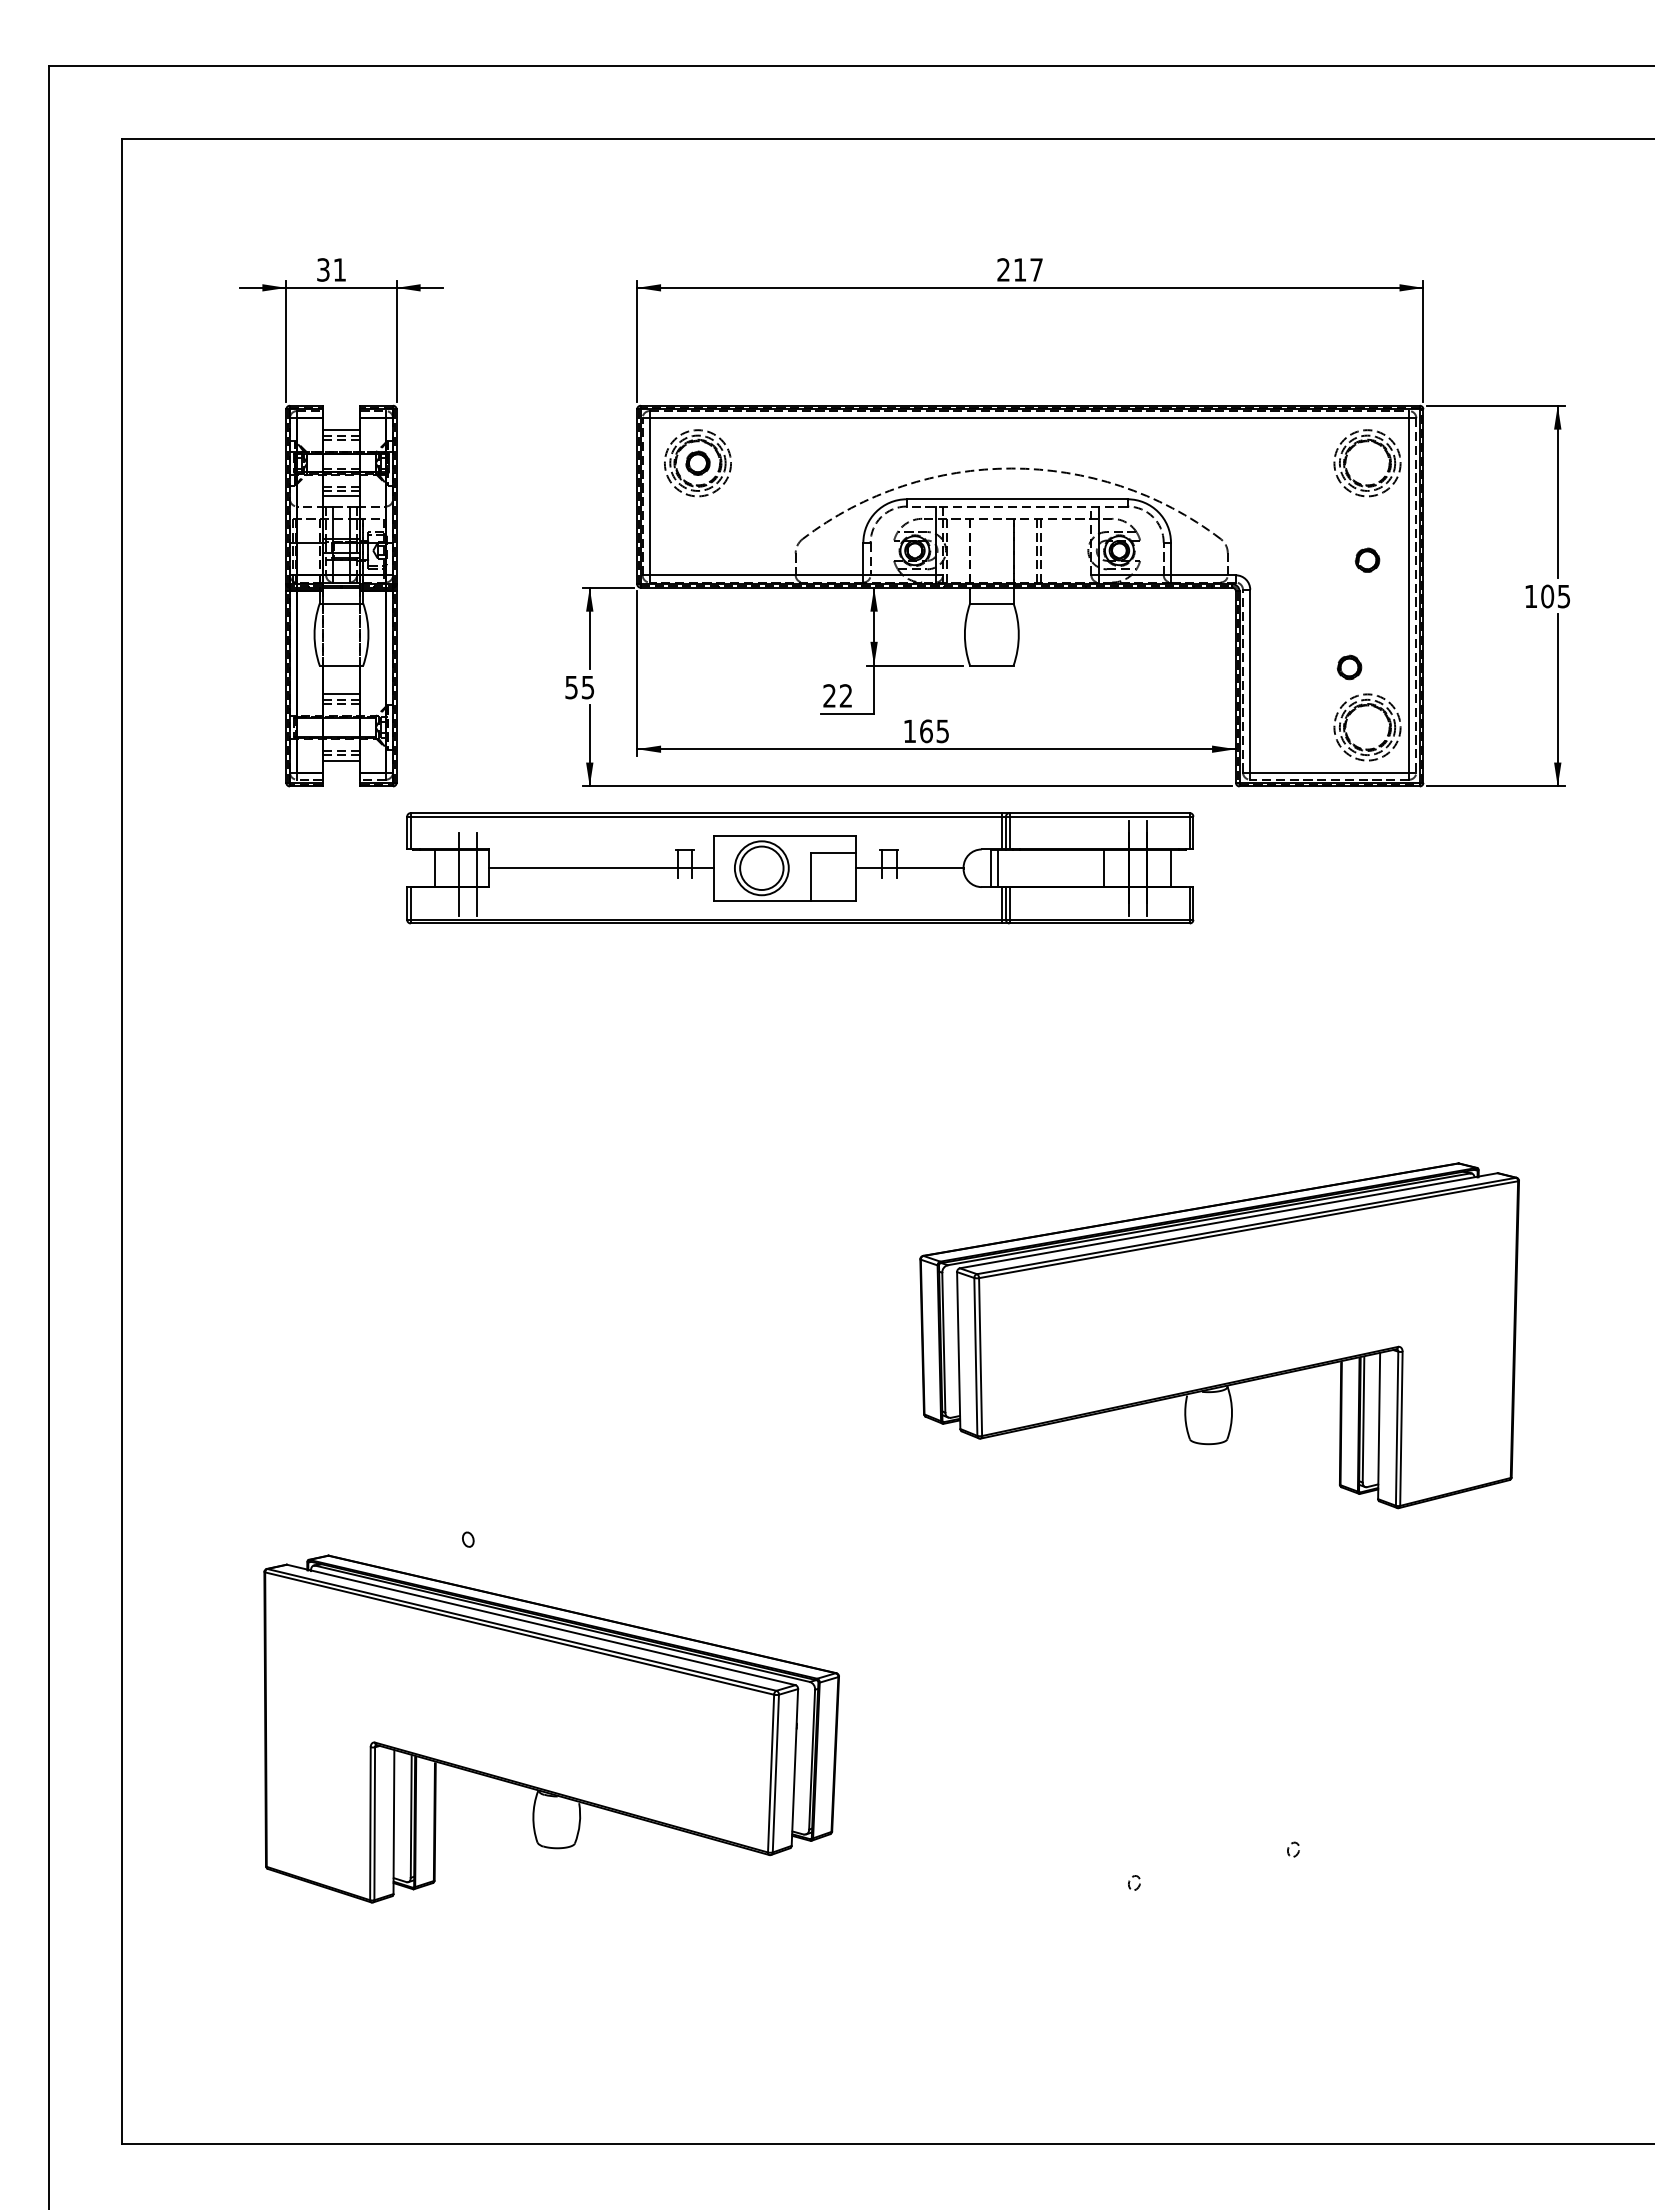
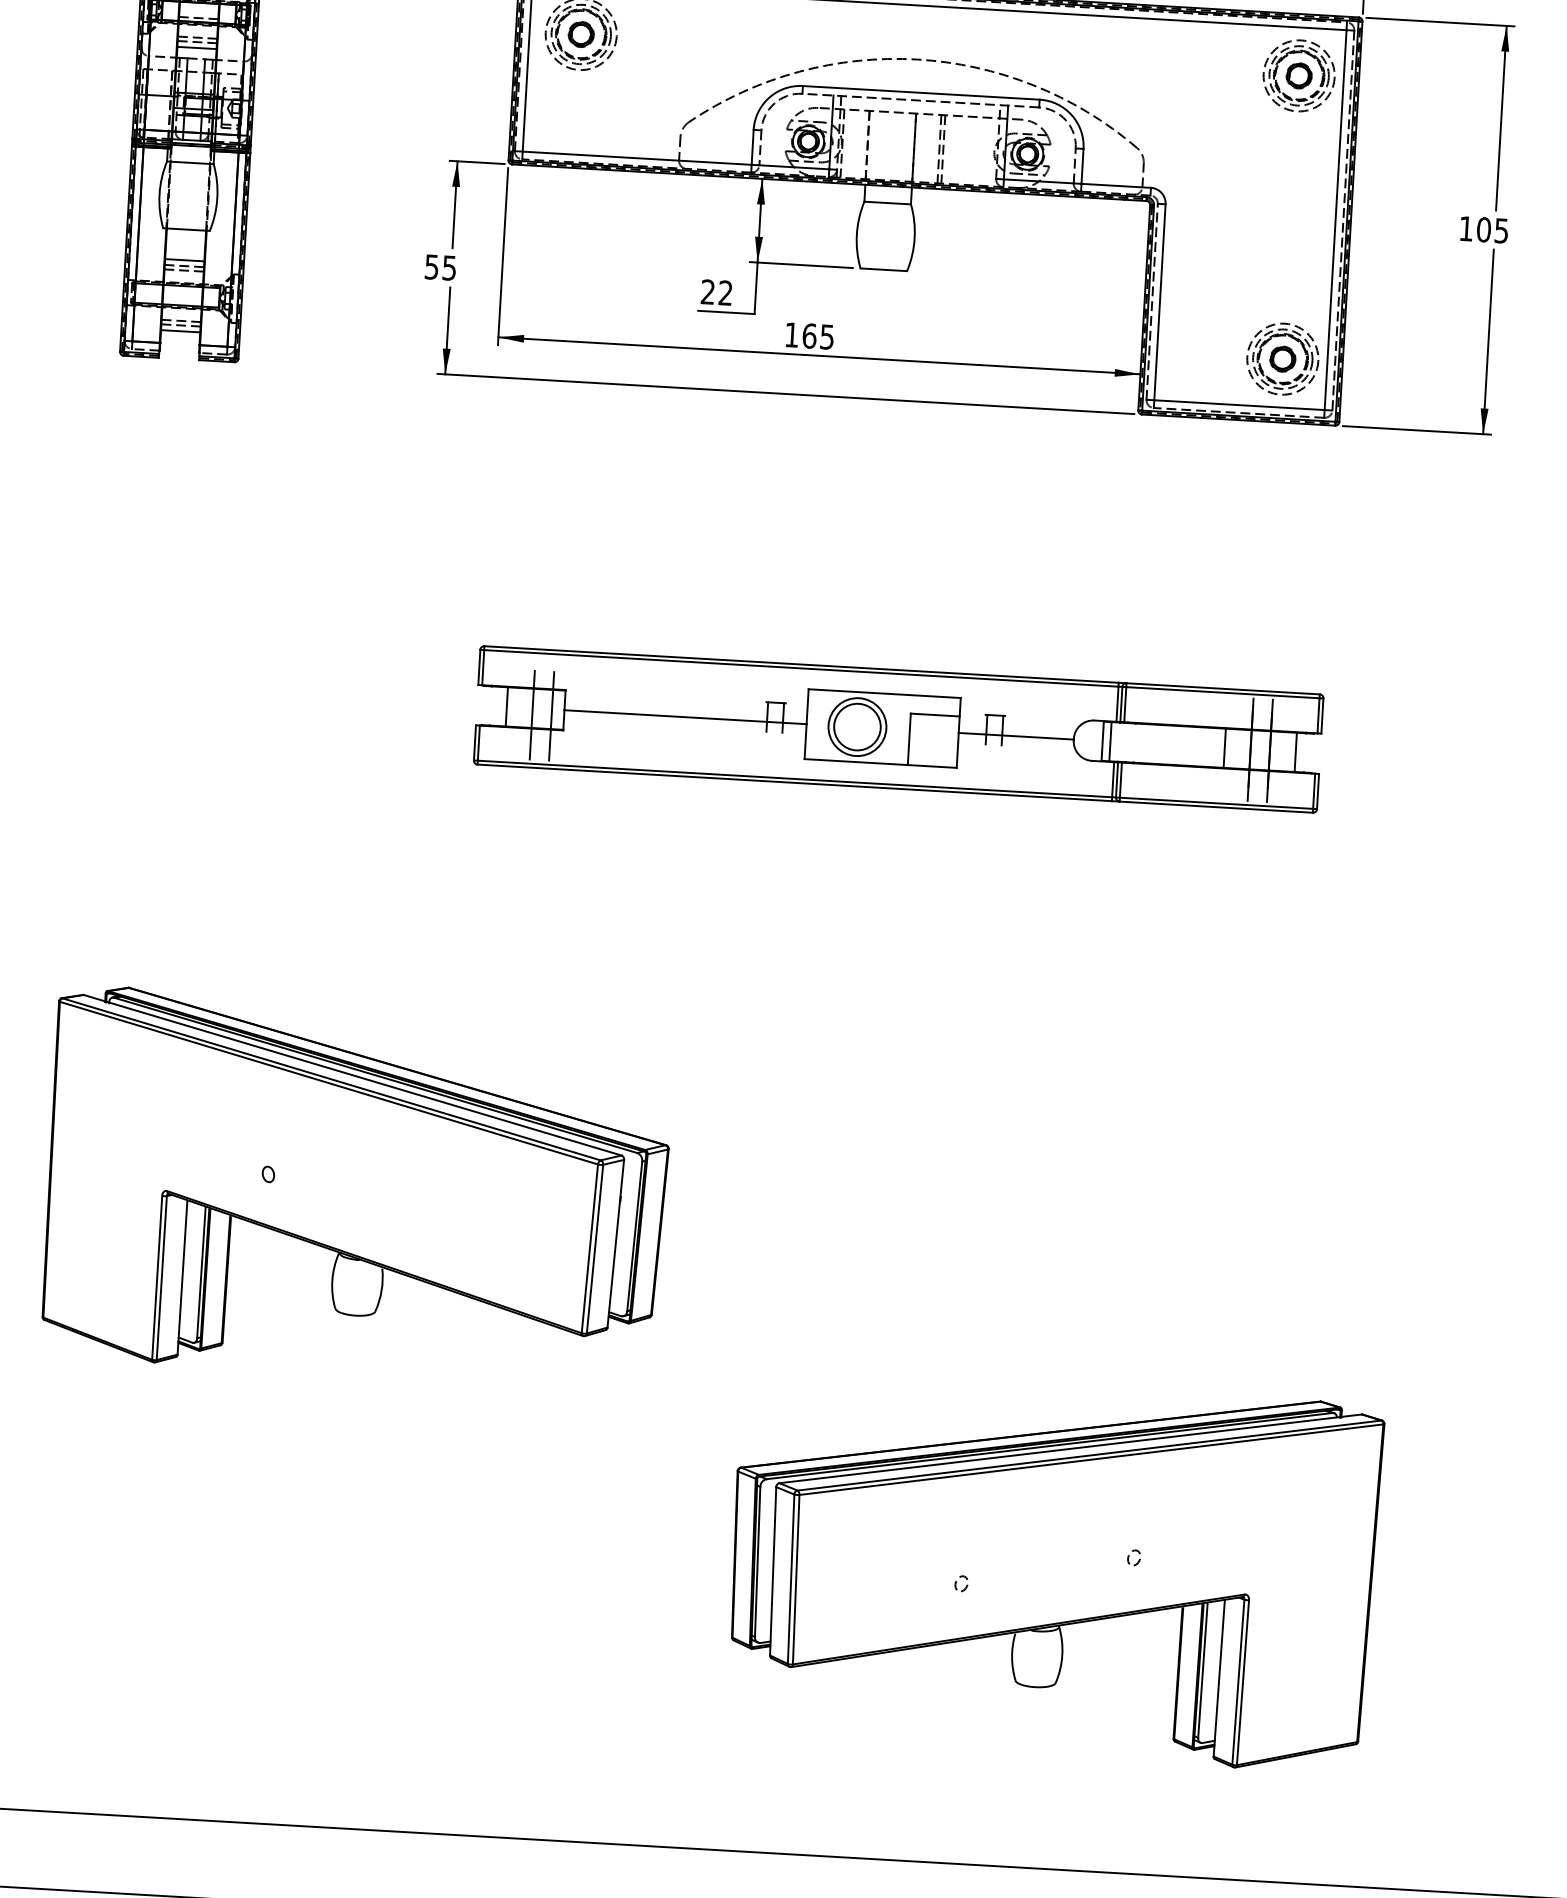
part: (1367, 559) -> (1299, 75), moved
part: (1349, 667) -> (1282, 359), moved
part: (800, 868) -> (898, 729), moved
part: (1219, 1335) -> (1053, 1571), moved
part: (551, 1728) -> (357, 1186), moved

